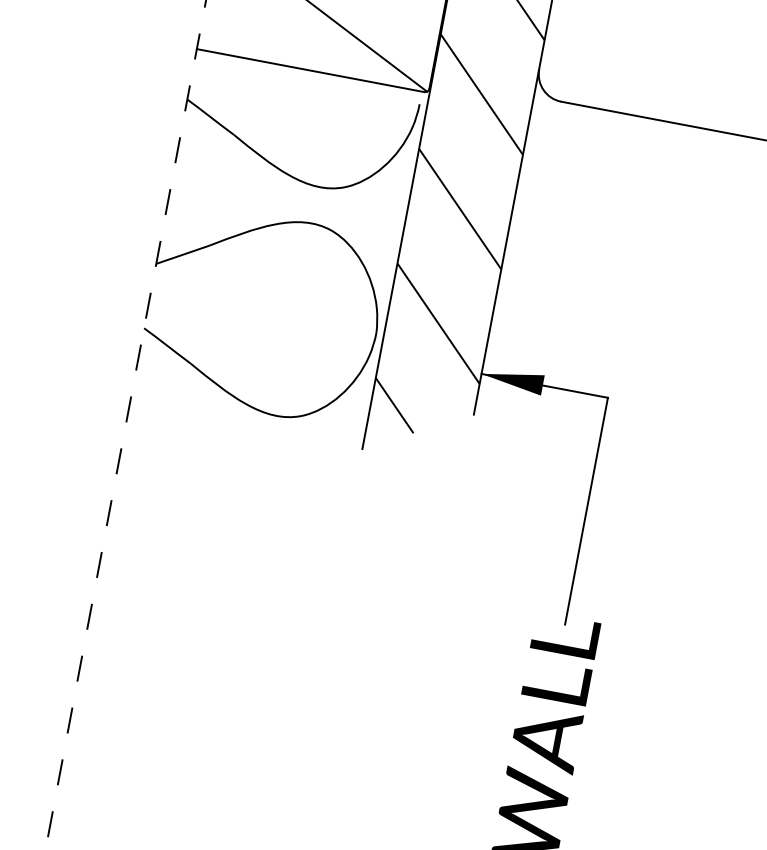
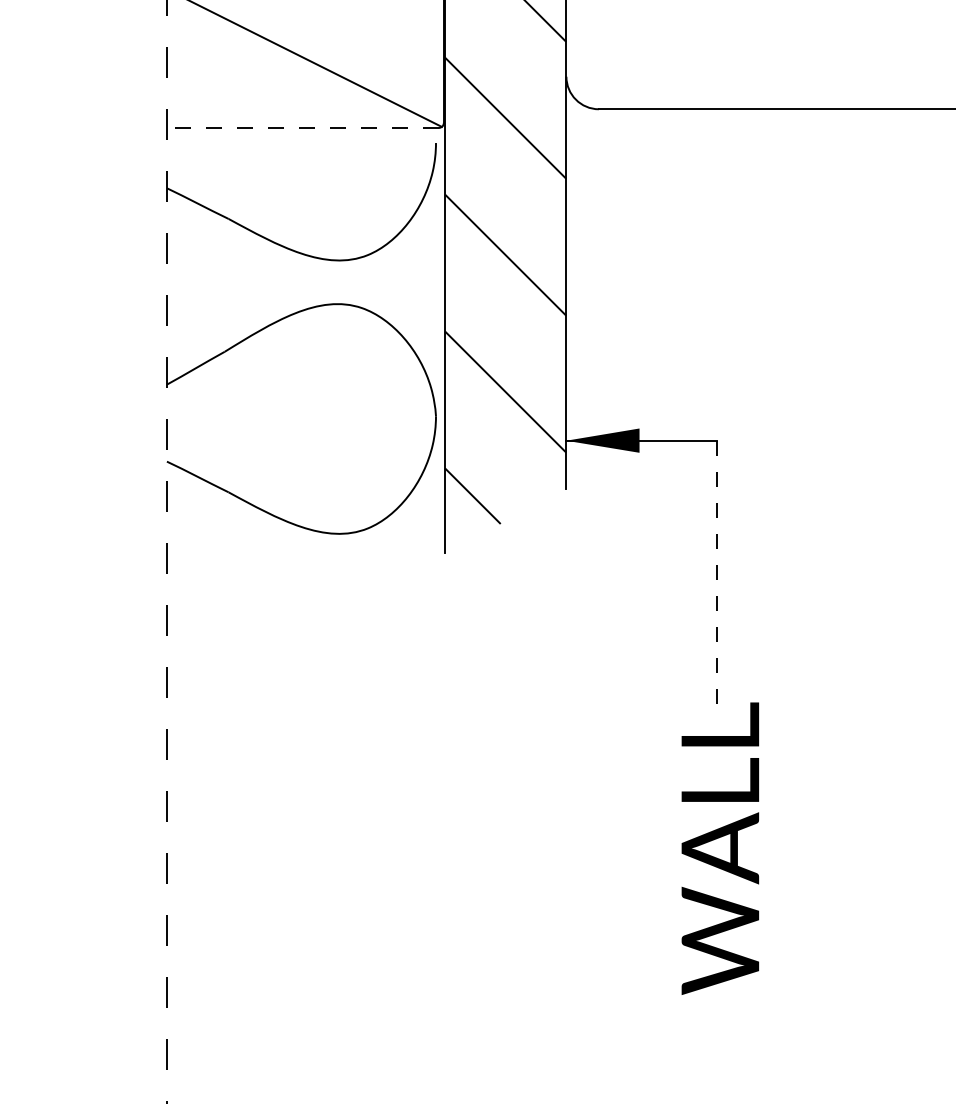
line: (310, 70) -> (302, 128), solid -> dashed
line: (586, 511) -> (717, 576), solid -> dashed

